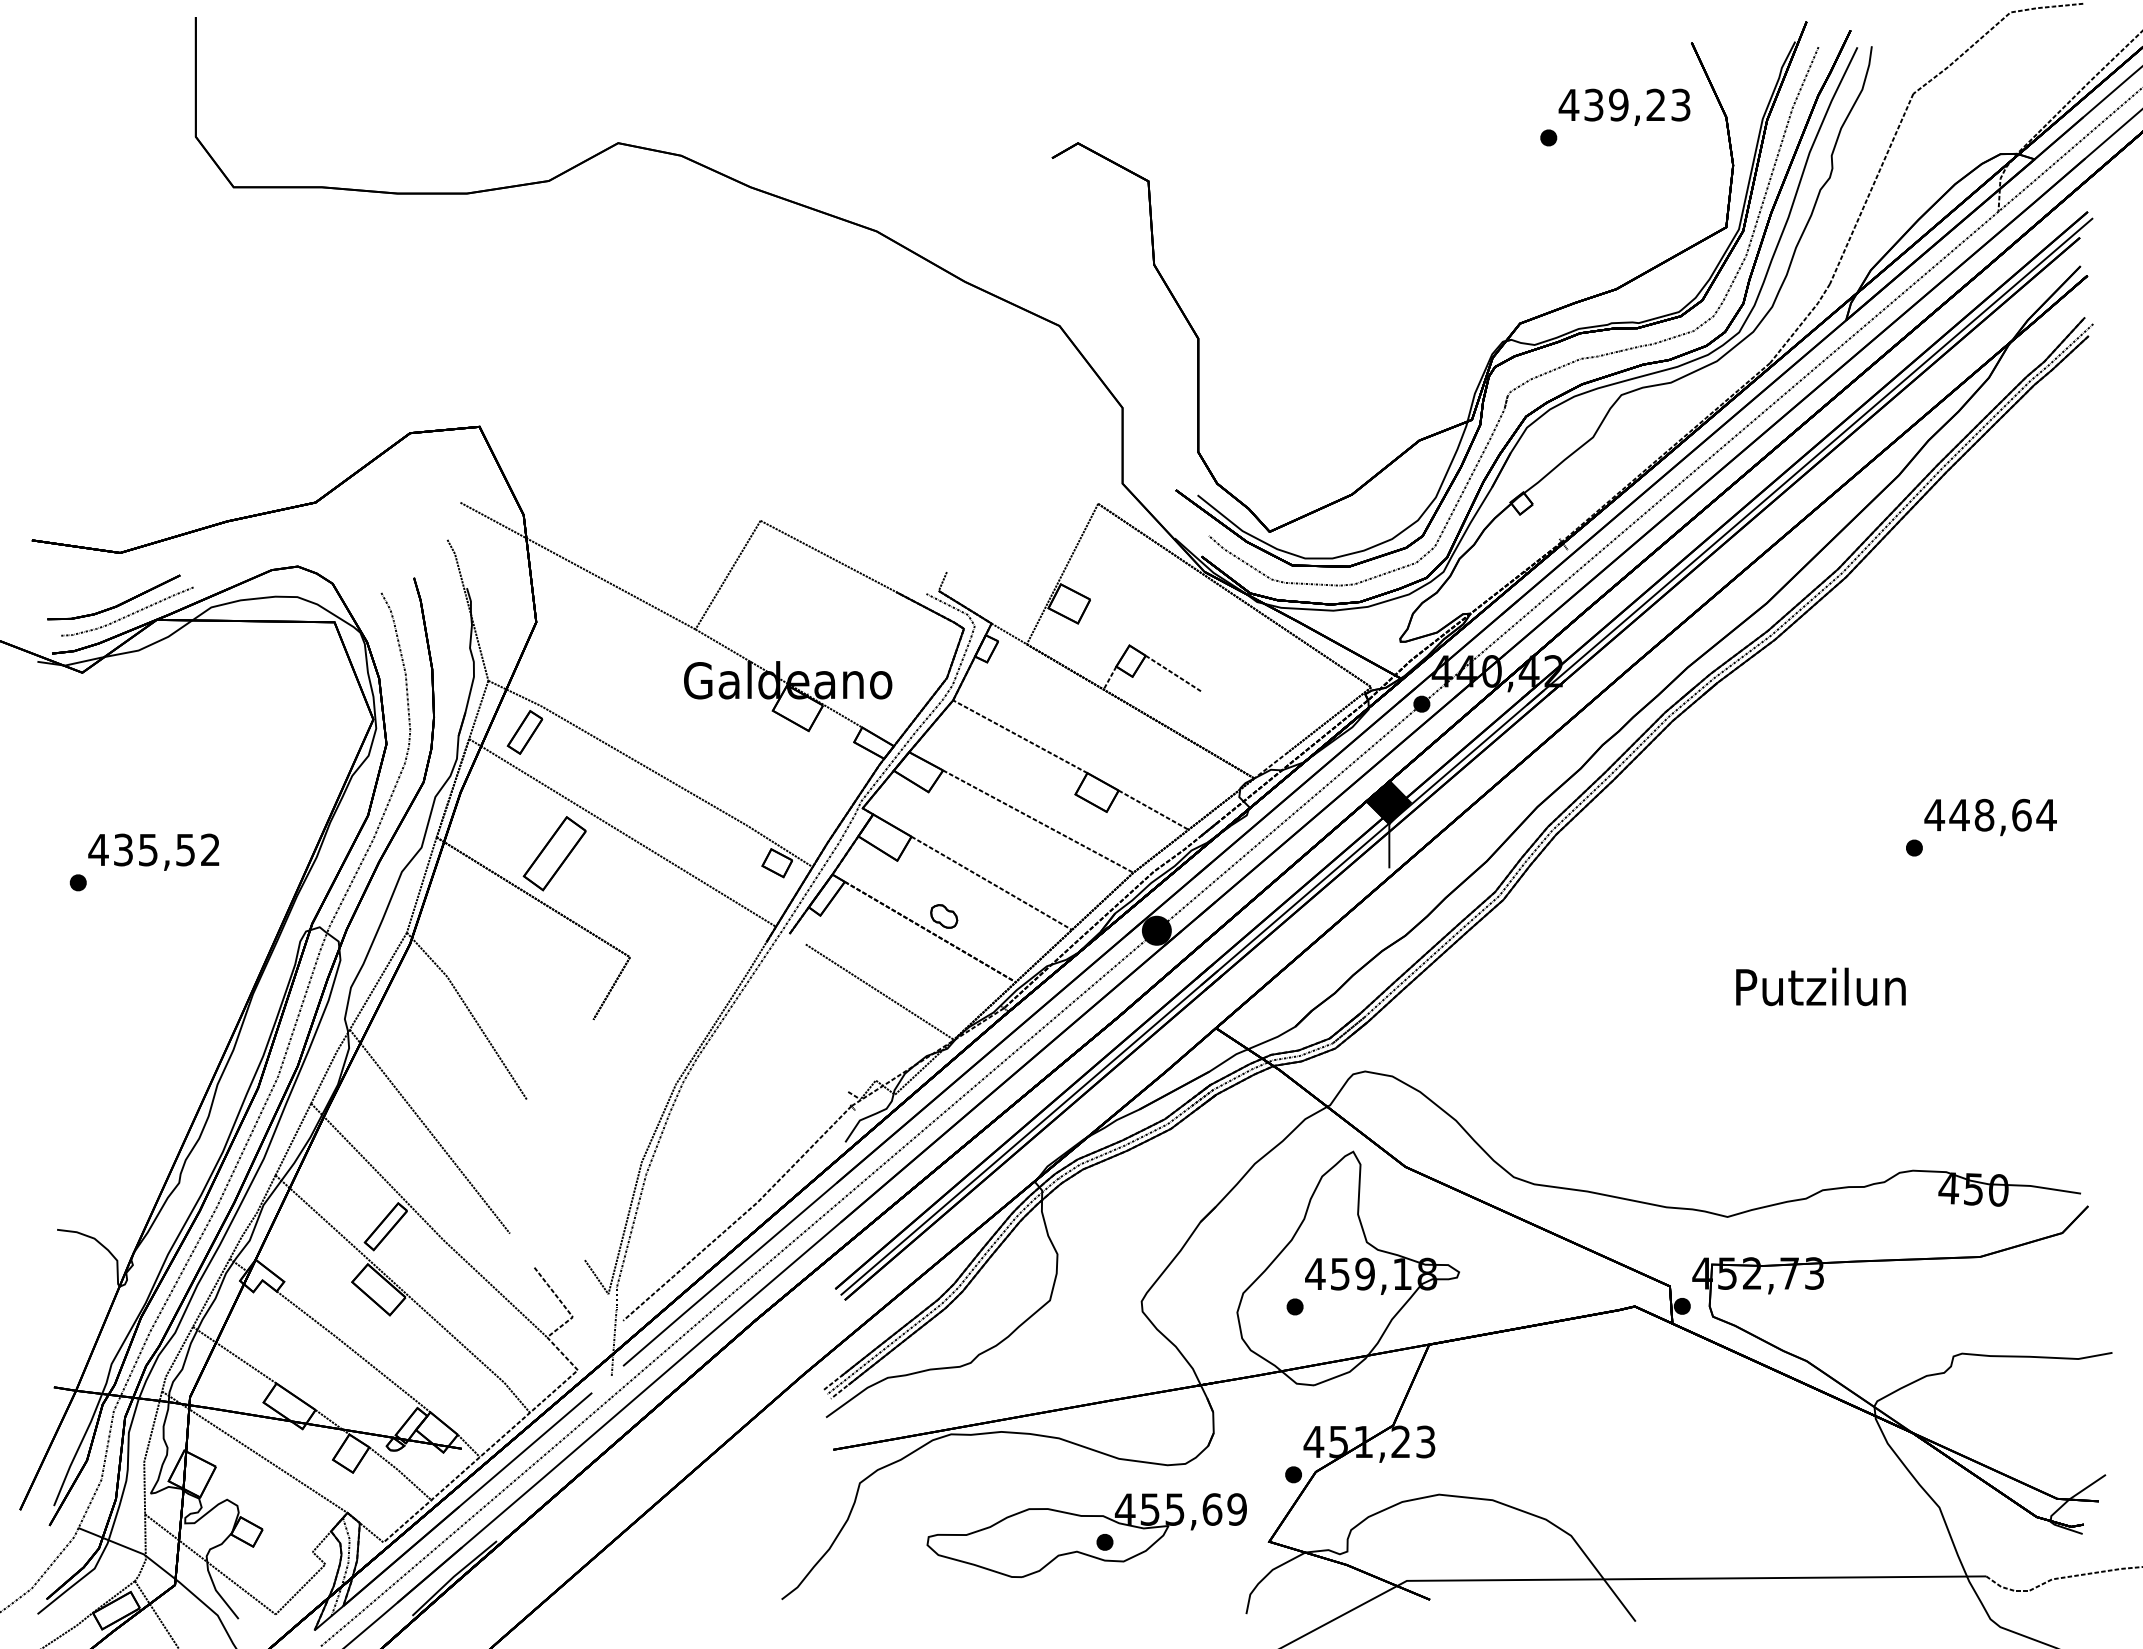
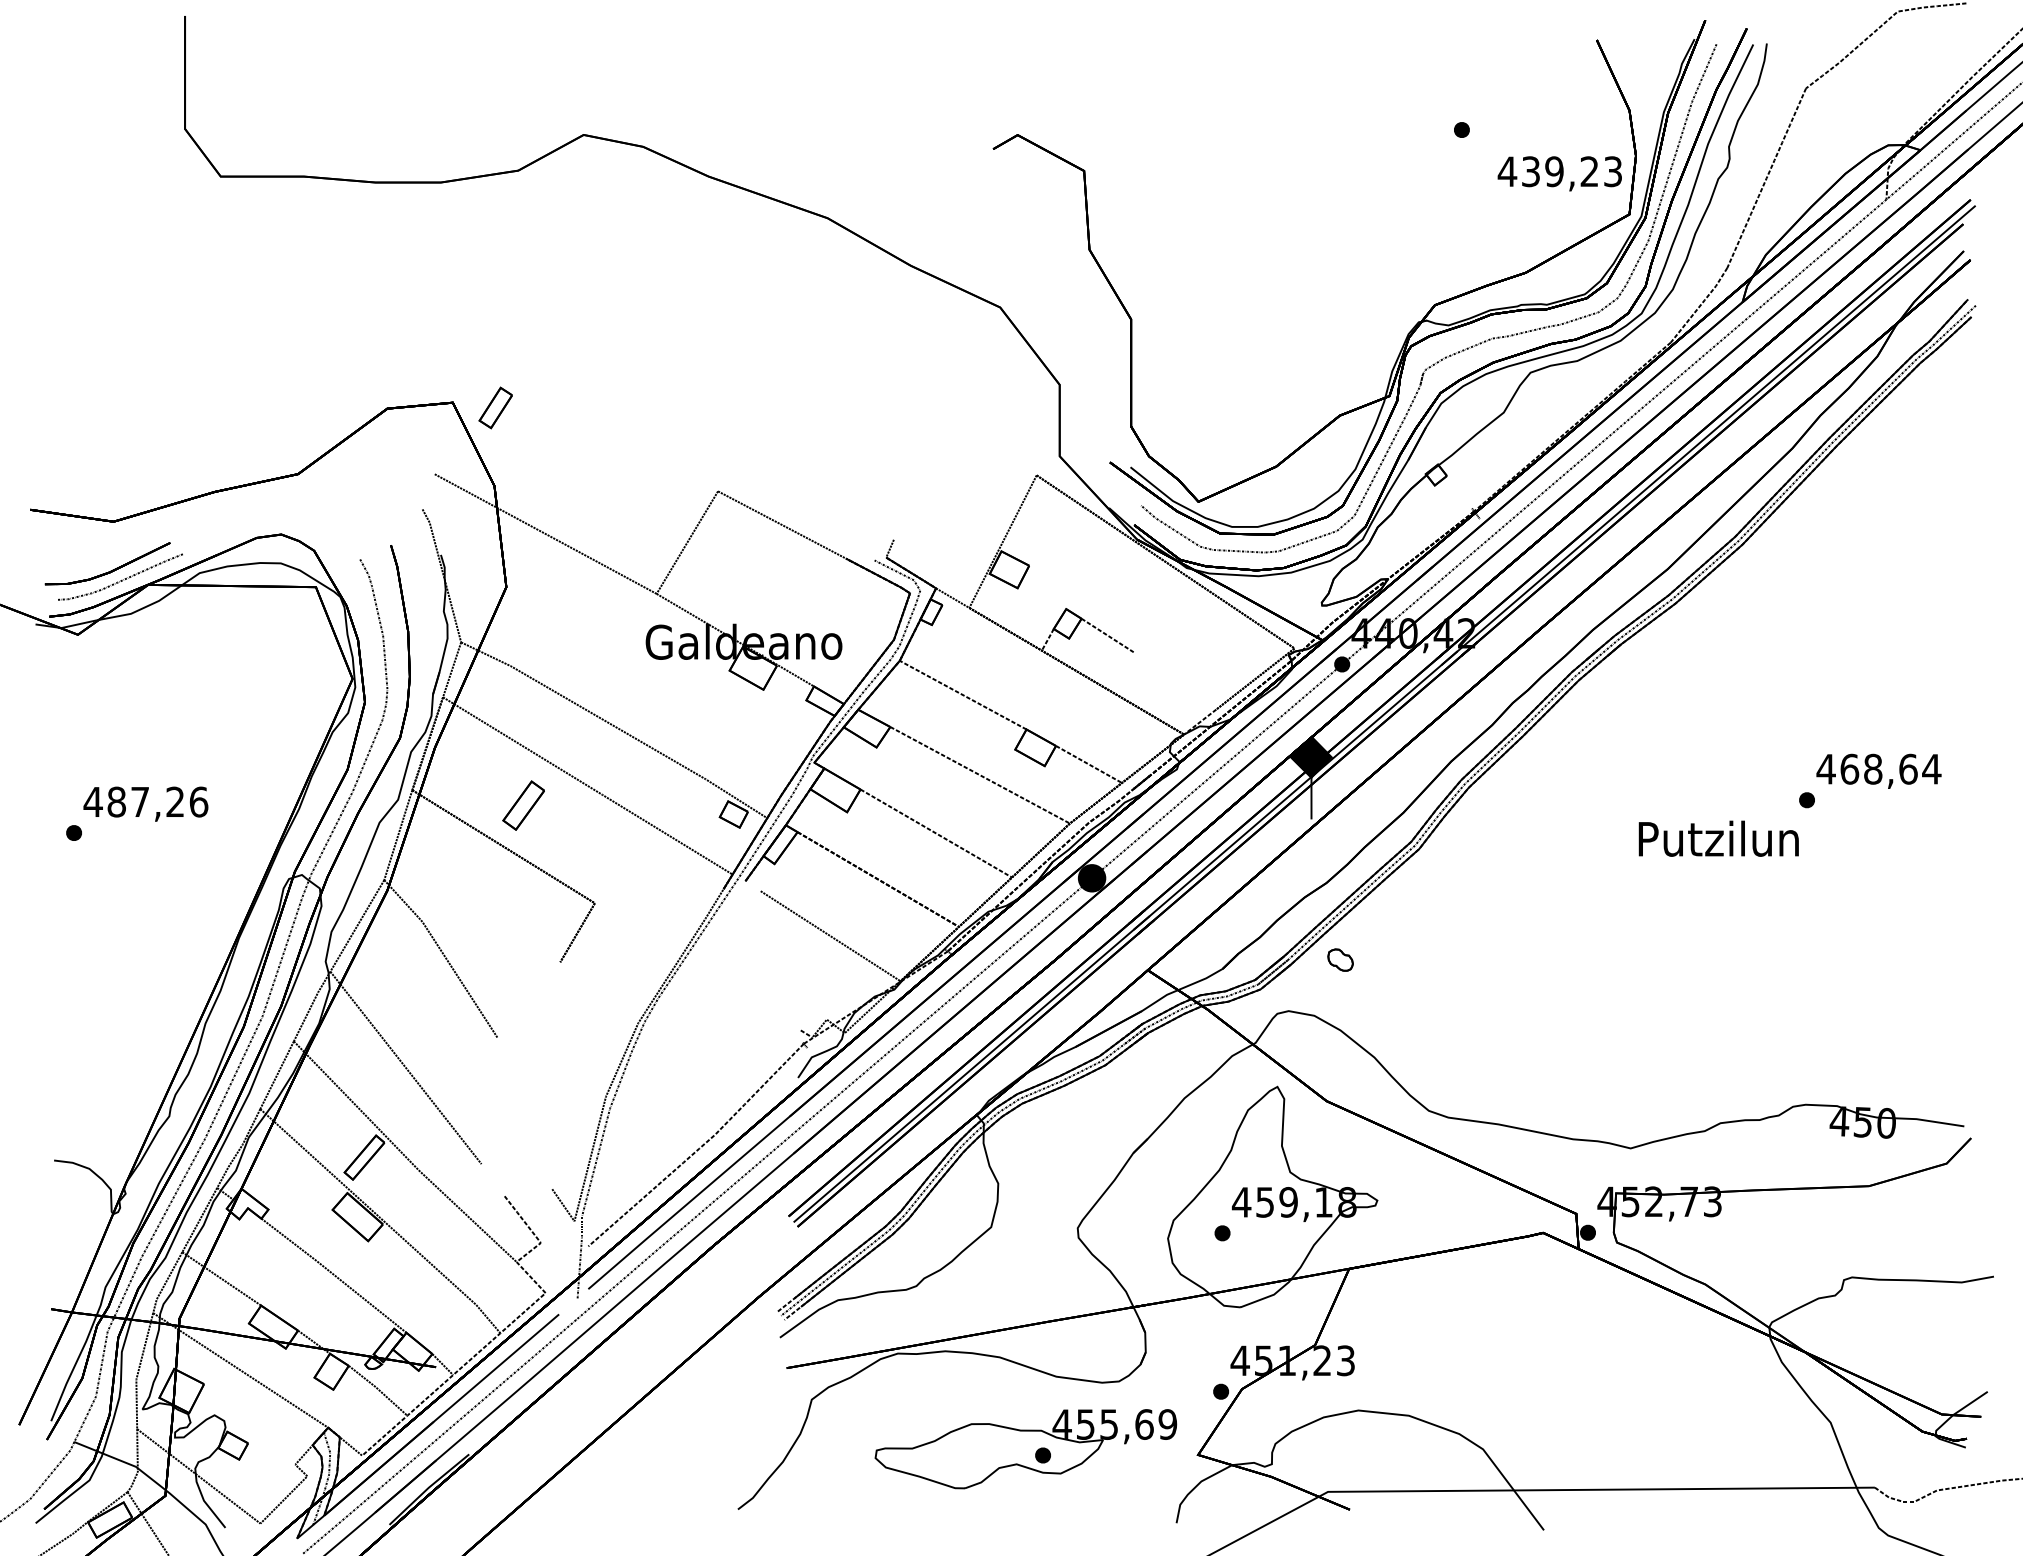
text: (1624, 106) -> (1559, 173), moved
part: (524, 732) -> (495, 408), moved
text: (1959, 814) -> (1849, 768), 448,64 -> 468,64
text: (166, 849) -> (157, 801), 435,52 -> 487,26
part: (554, 853) -> (523, 805), size x0.7
part: (944, 916) -> (1340, 960), moved
text: (1820, 986) -> (1718, 838), moved

